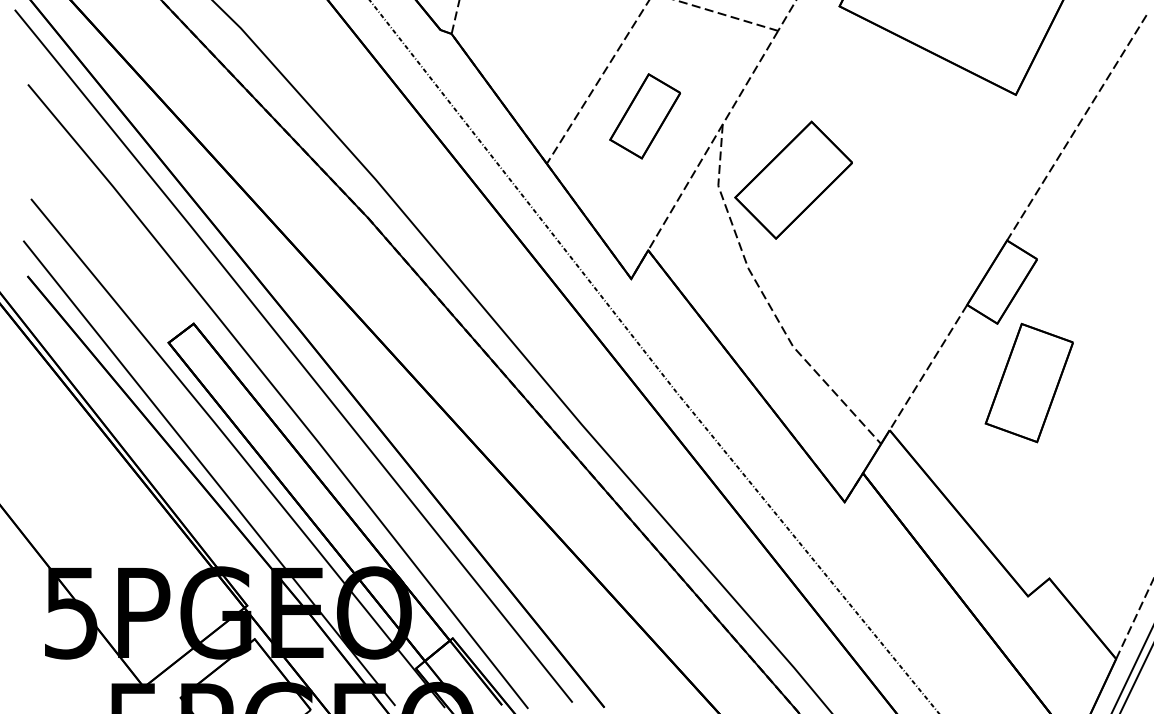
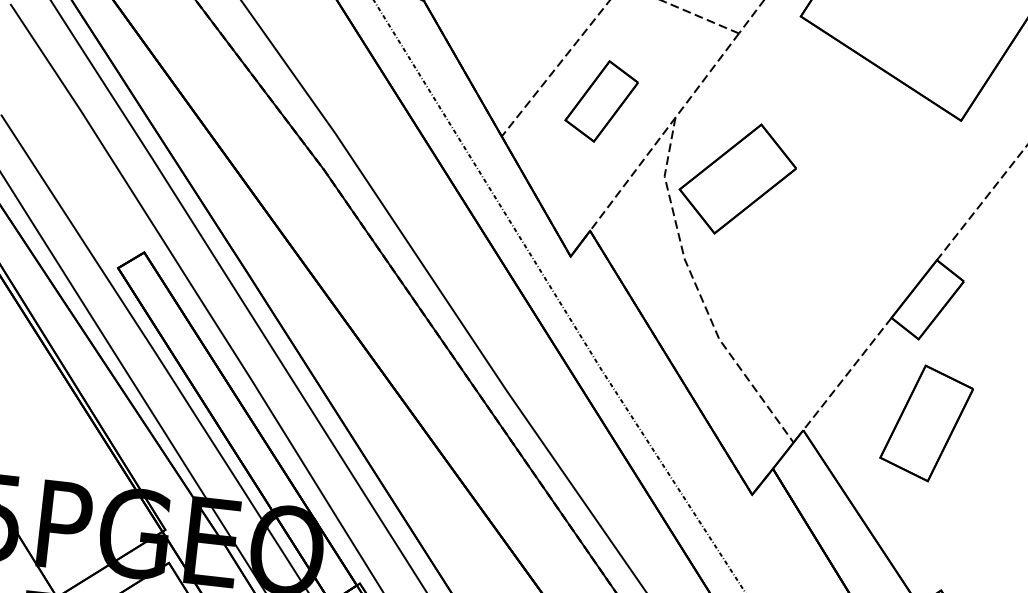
part: (1028, 382) -> (925, 422), moved

